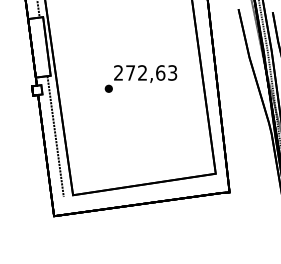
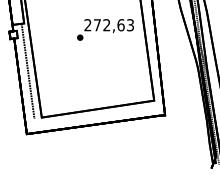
text: (140, 78) -> (105, 29), moved

